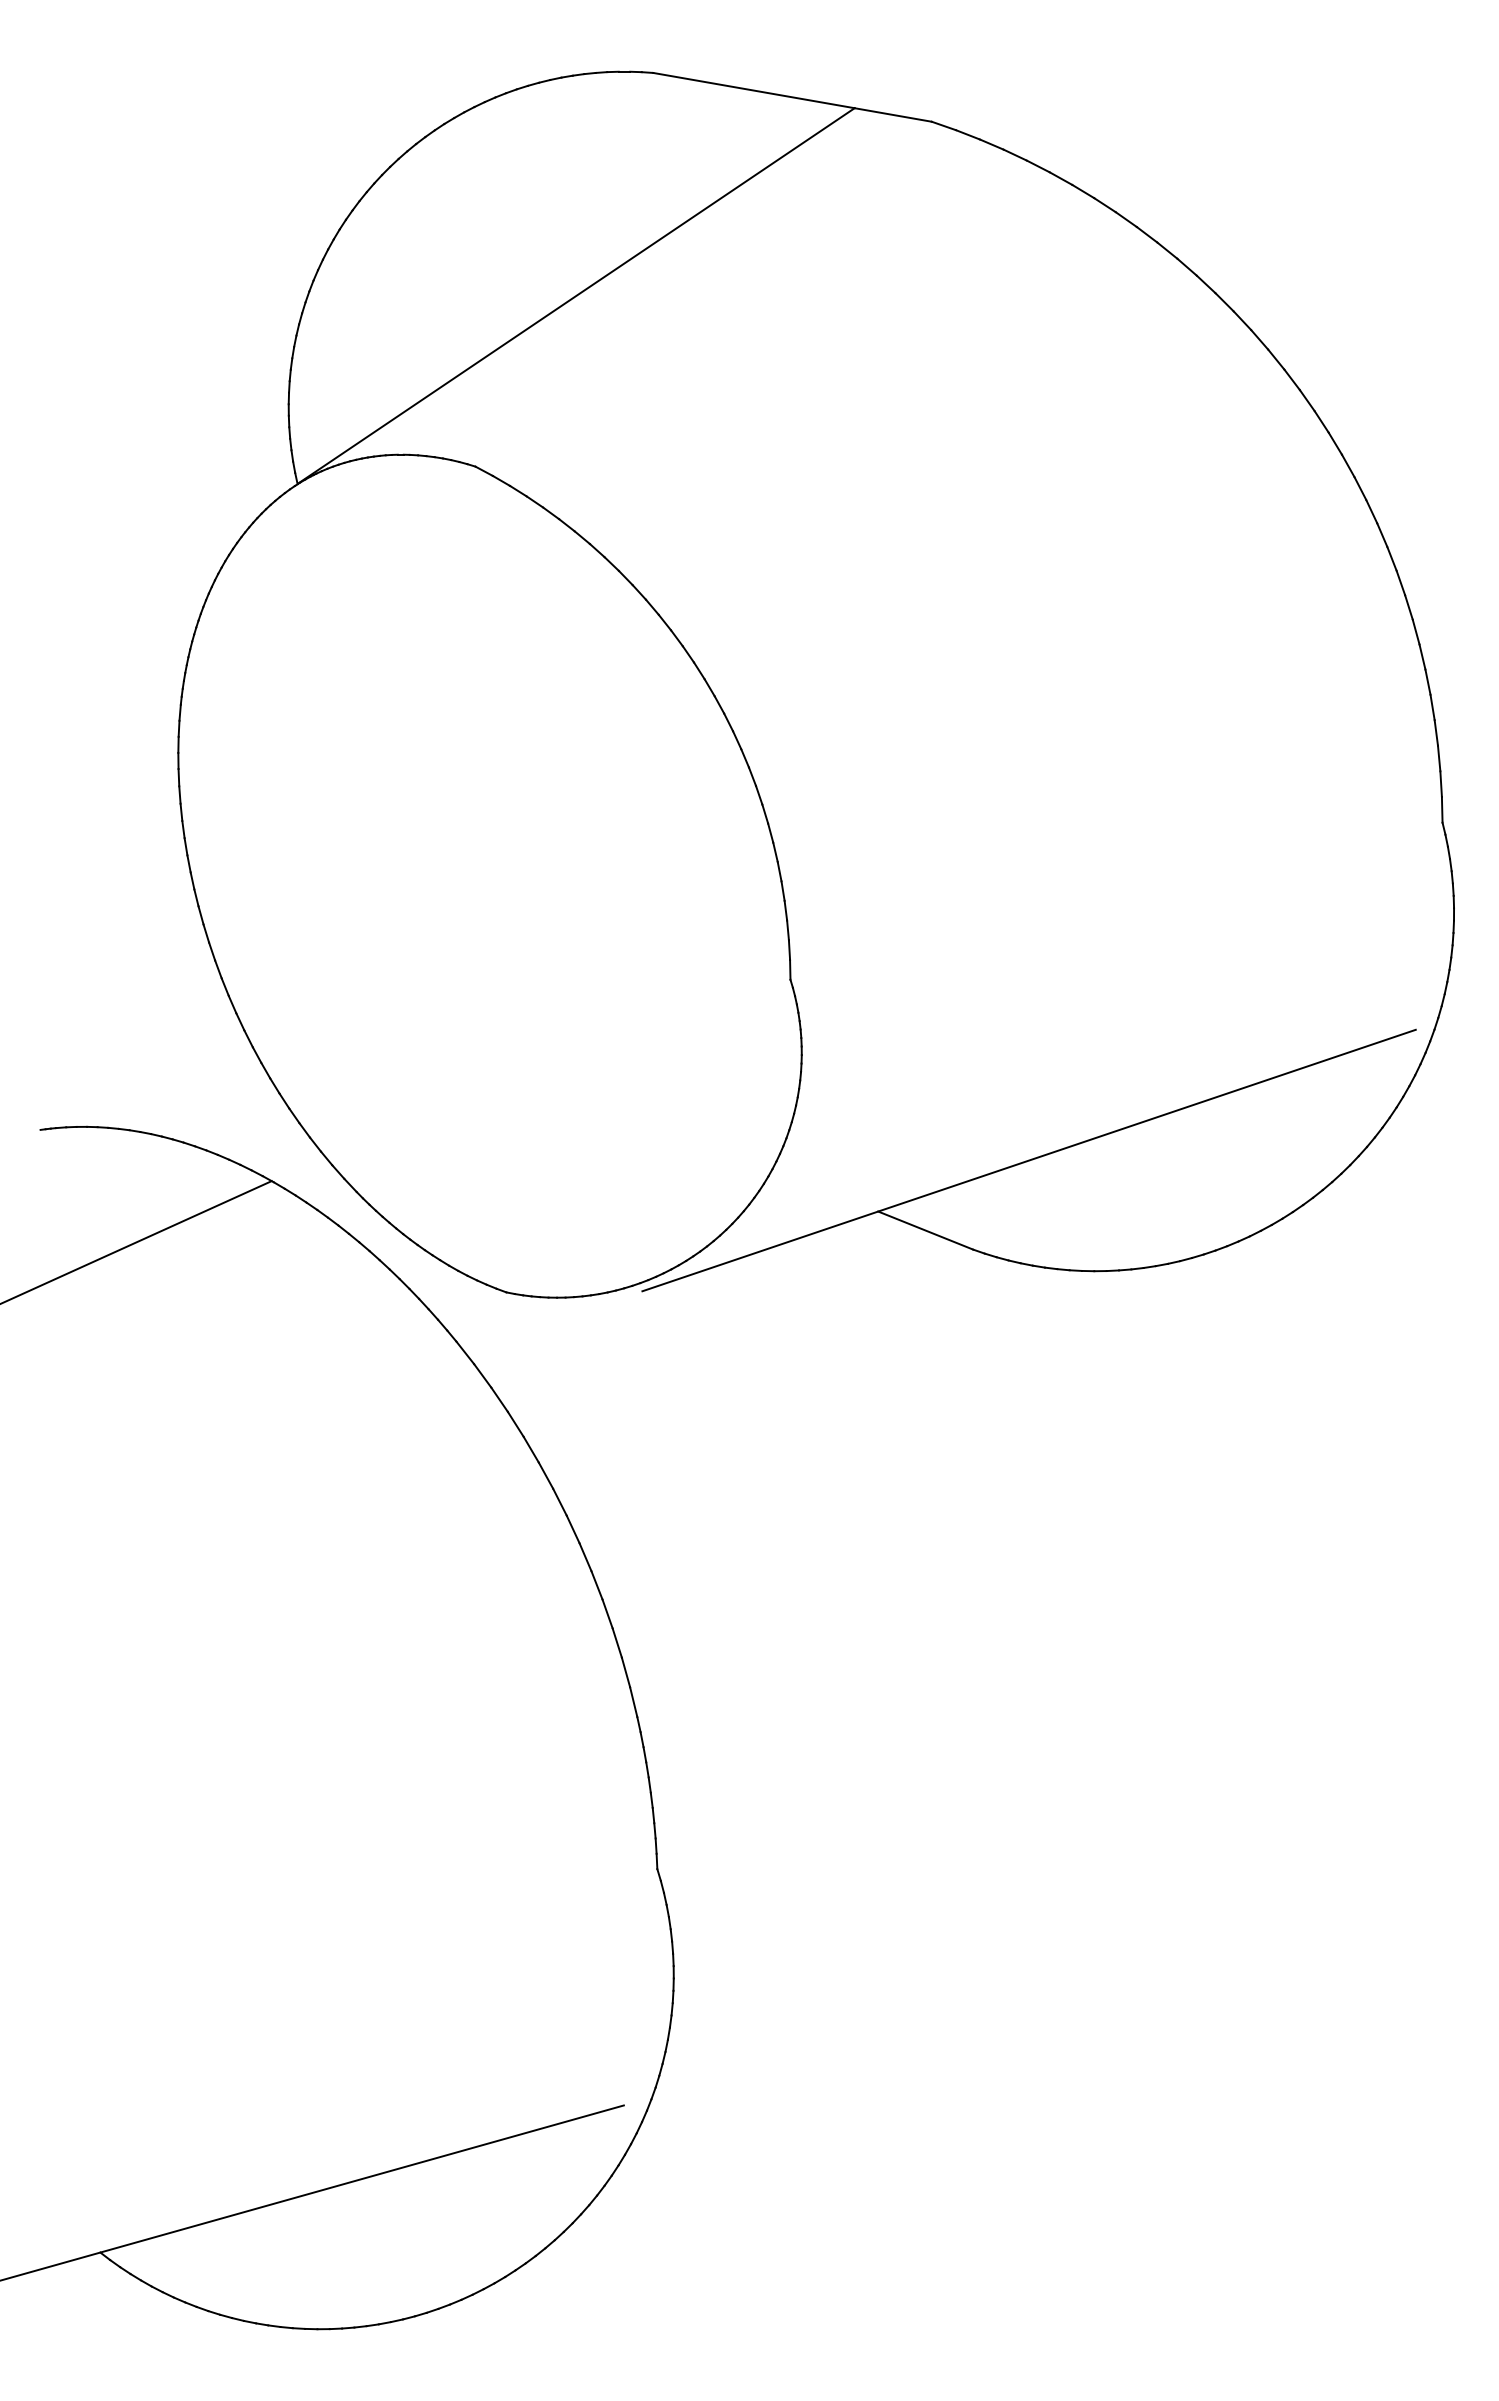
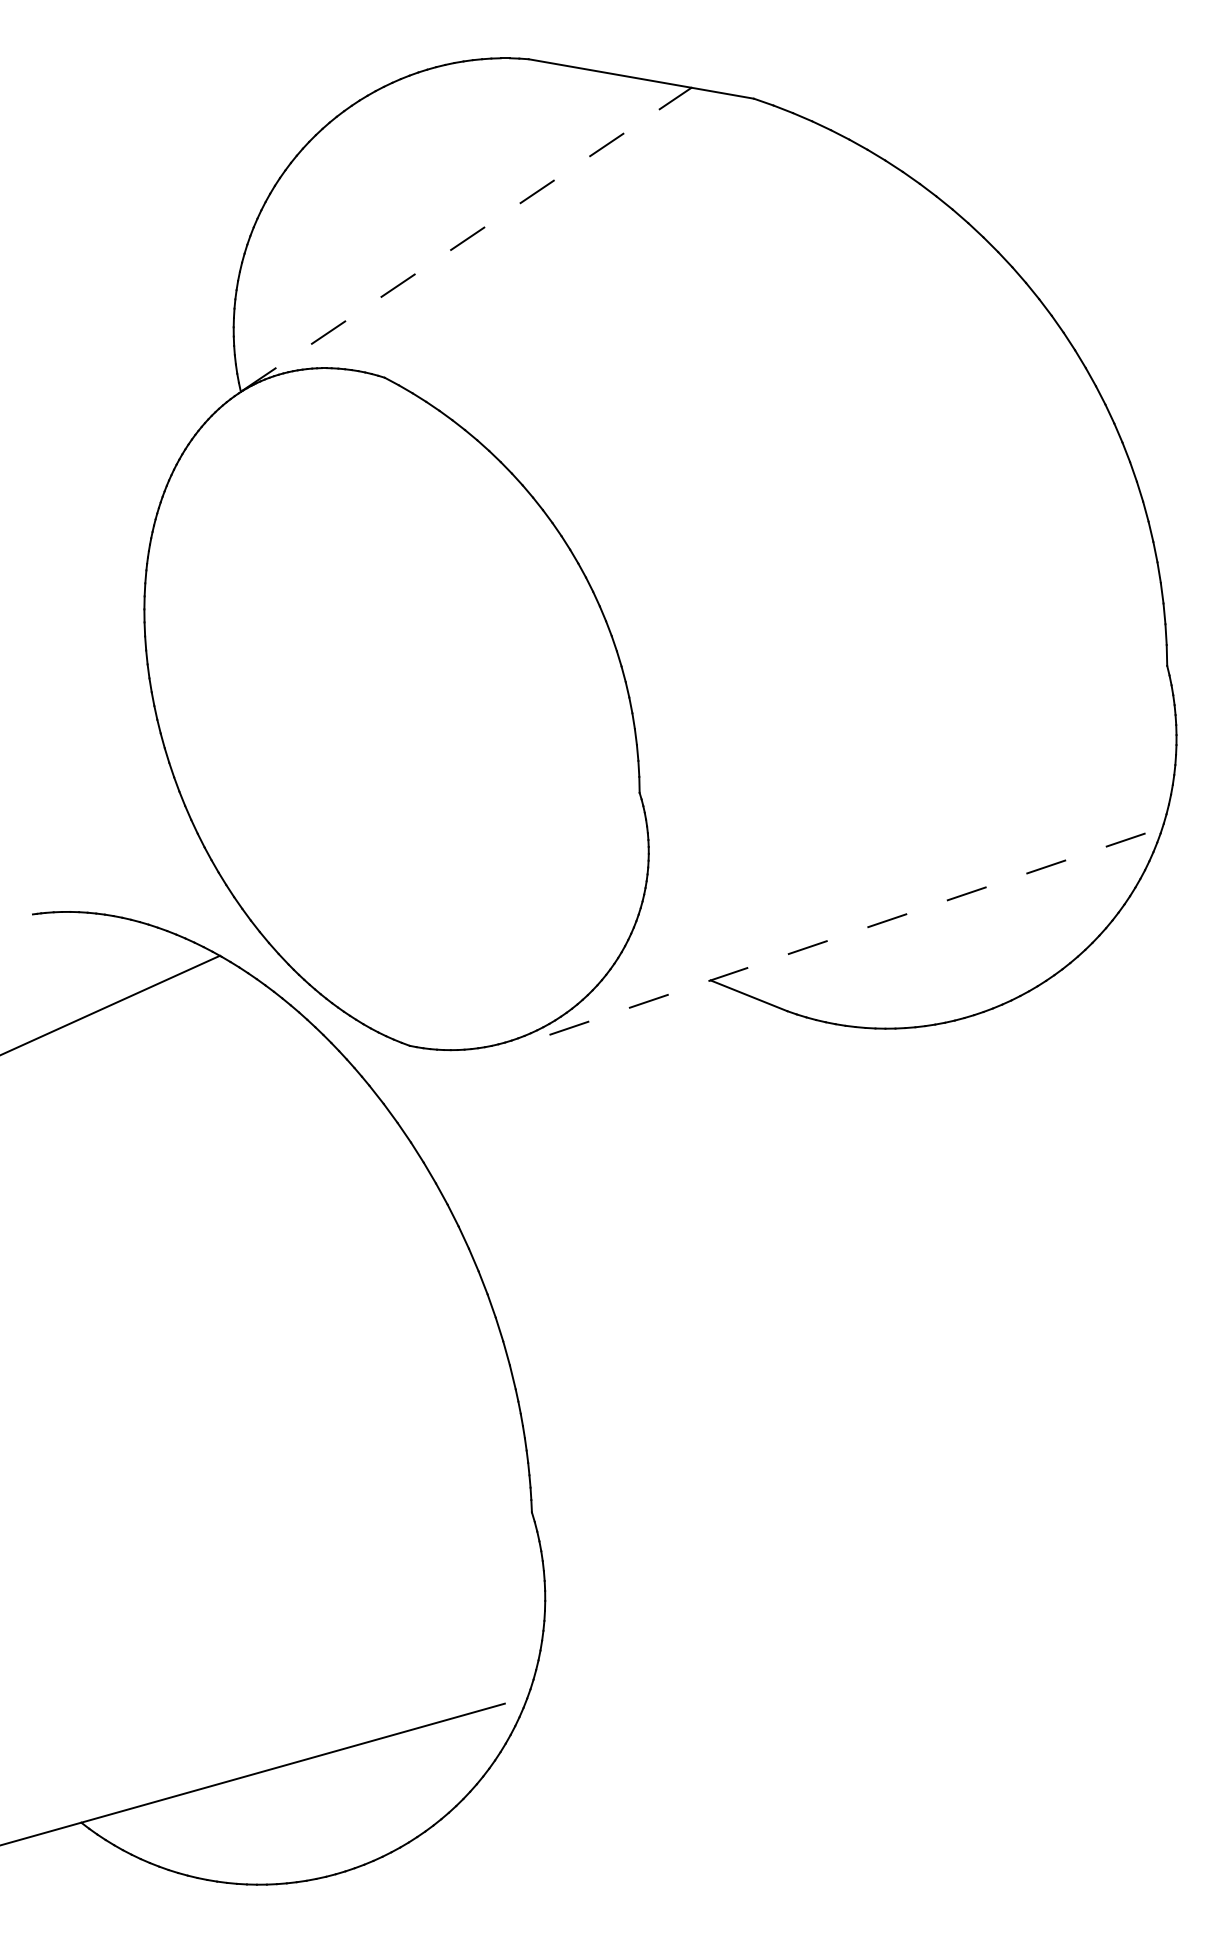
line: (577, 295) -> (467, 239), solid -> dashed
line: (1028, 1160) -> (832, 939), solid -> dashed

